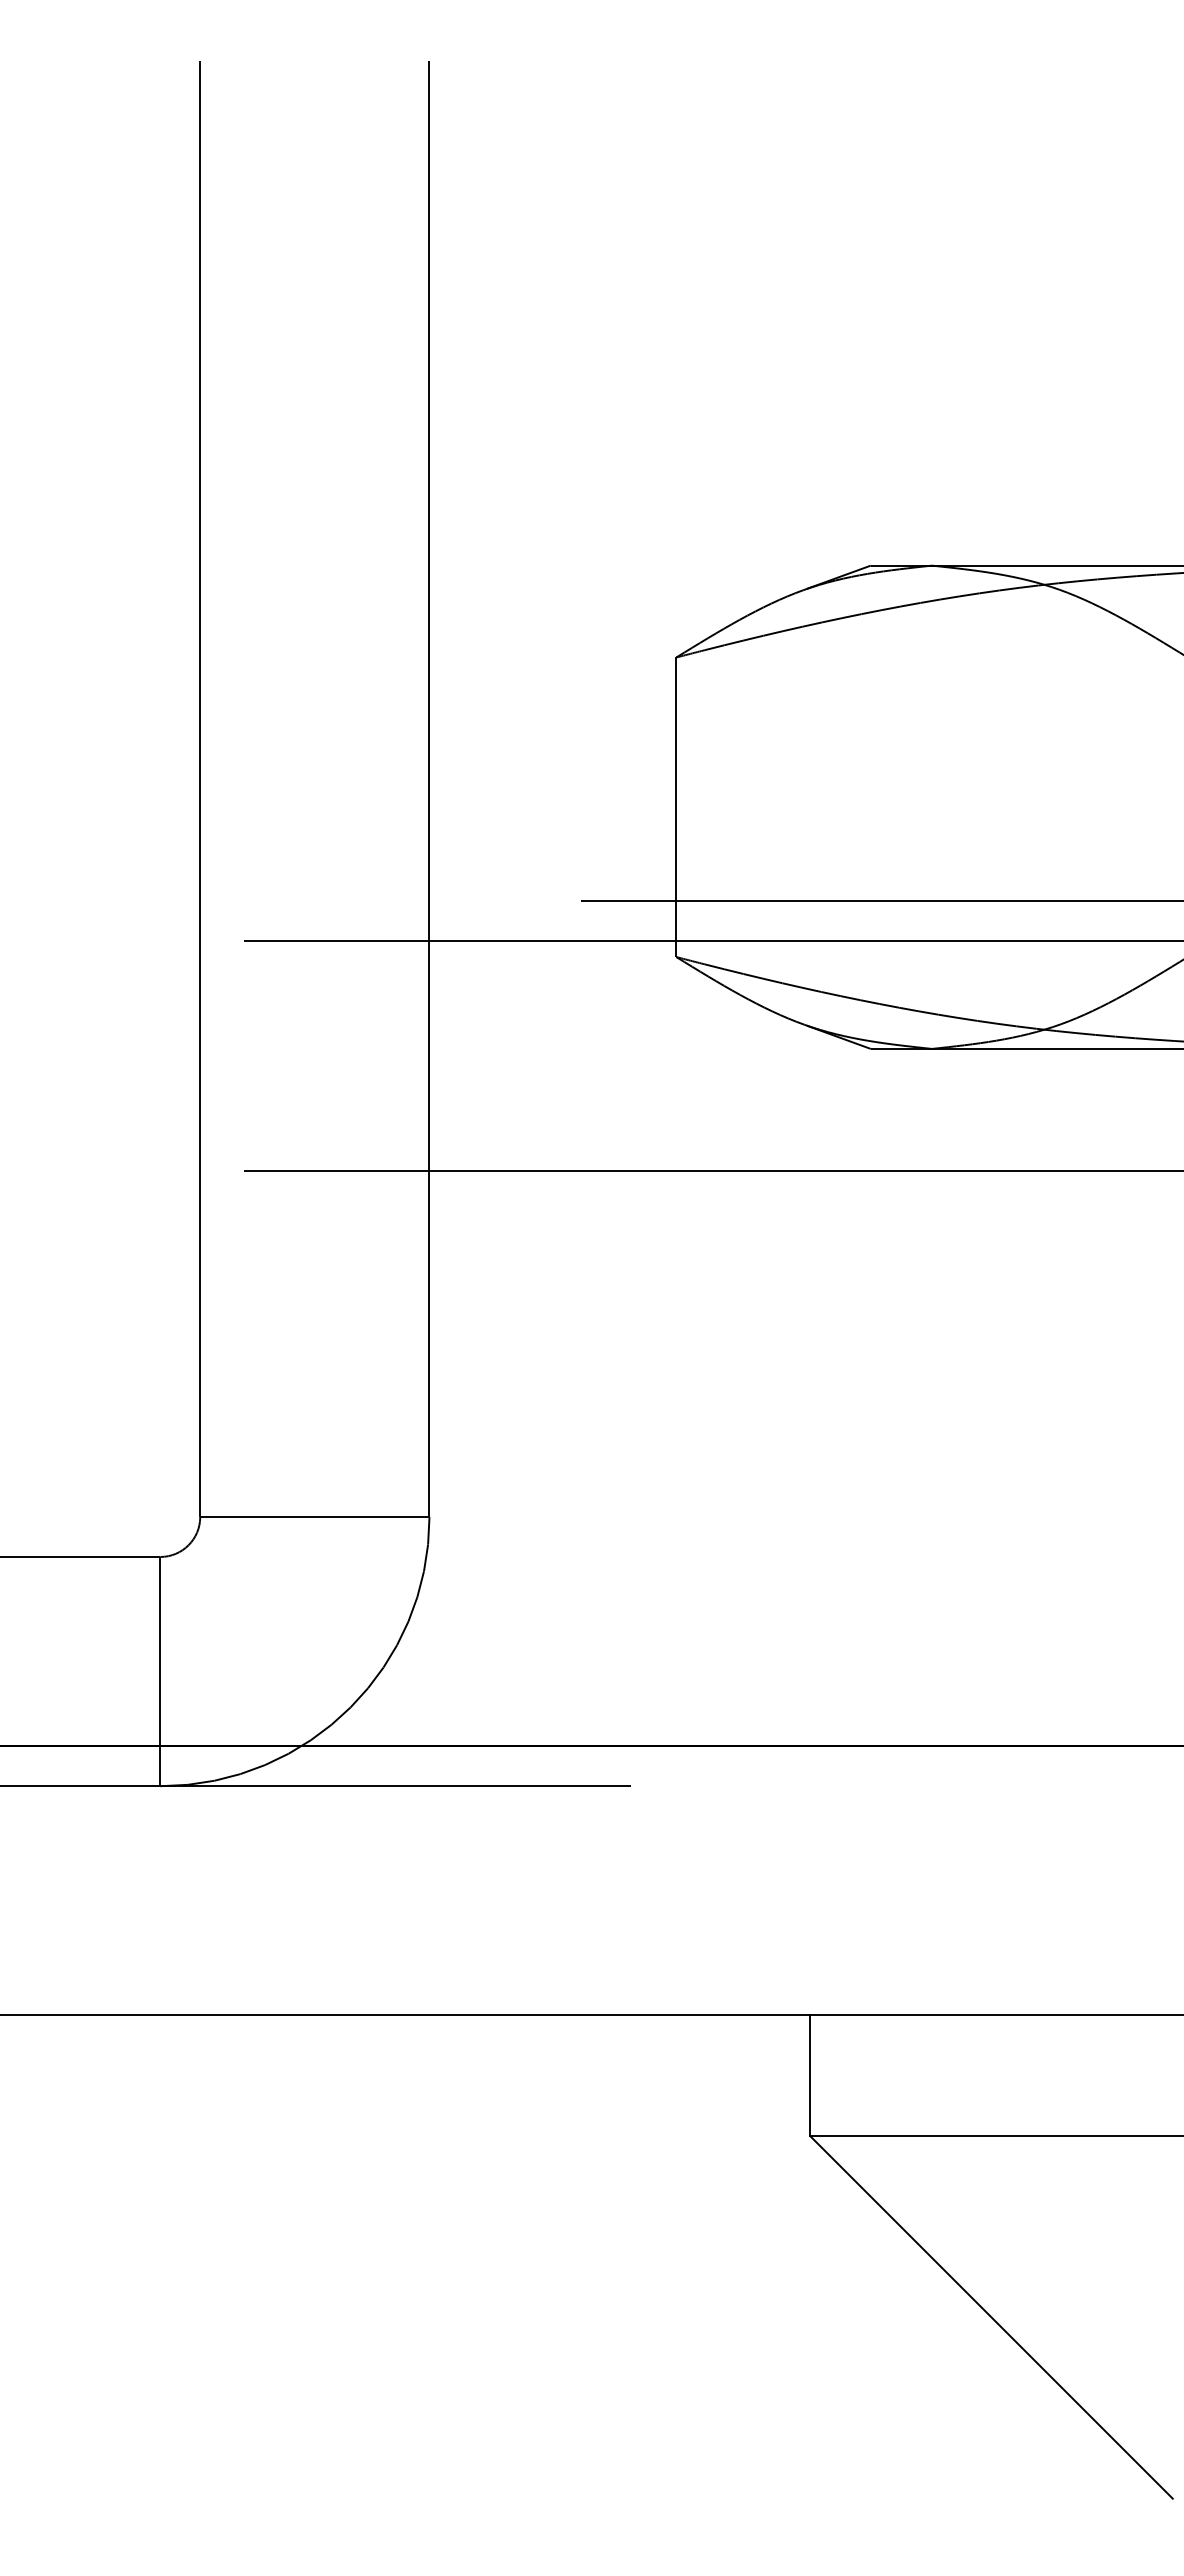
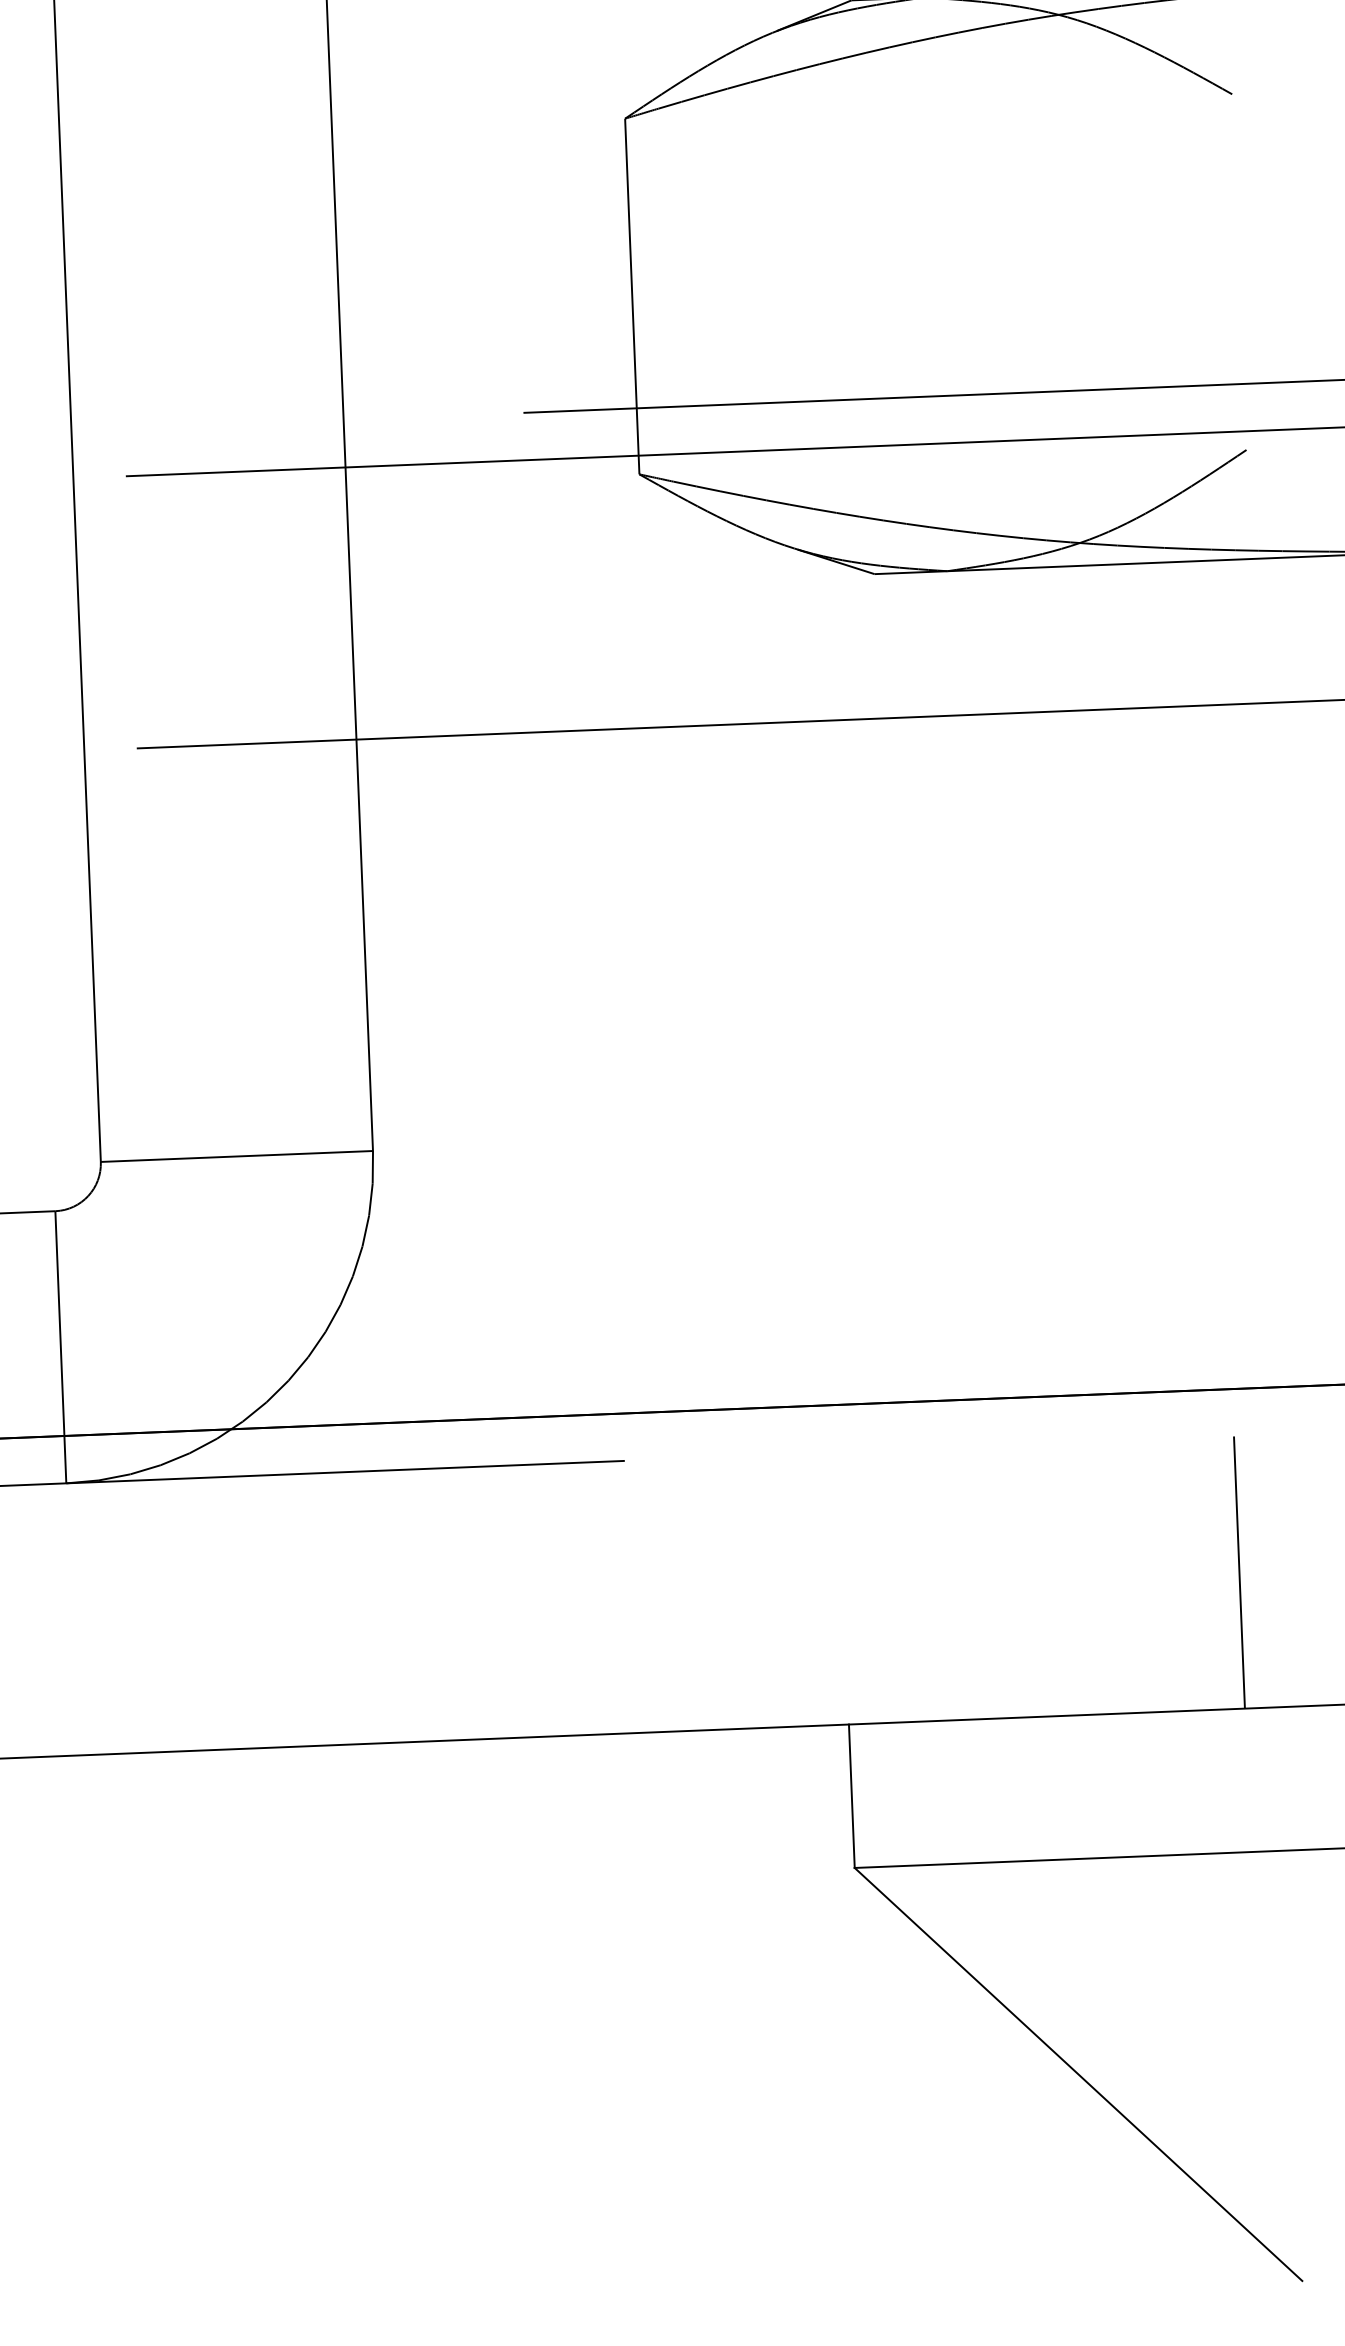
line: (1143, 1900) -> (1239, 1572), added

